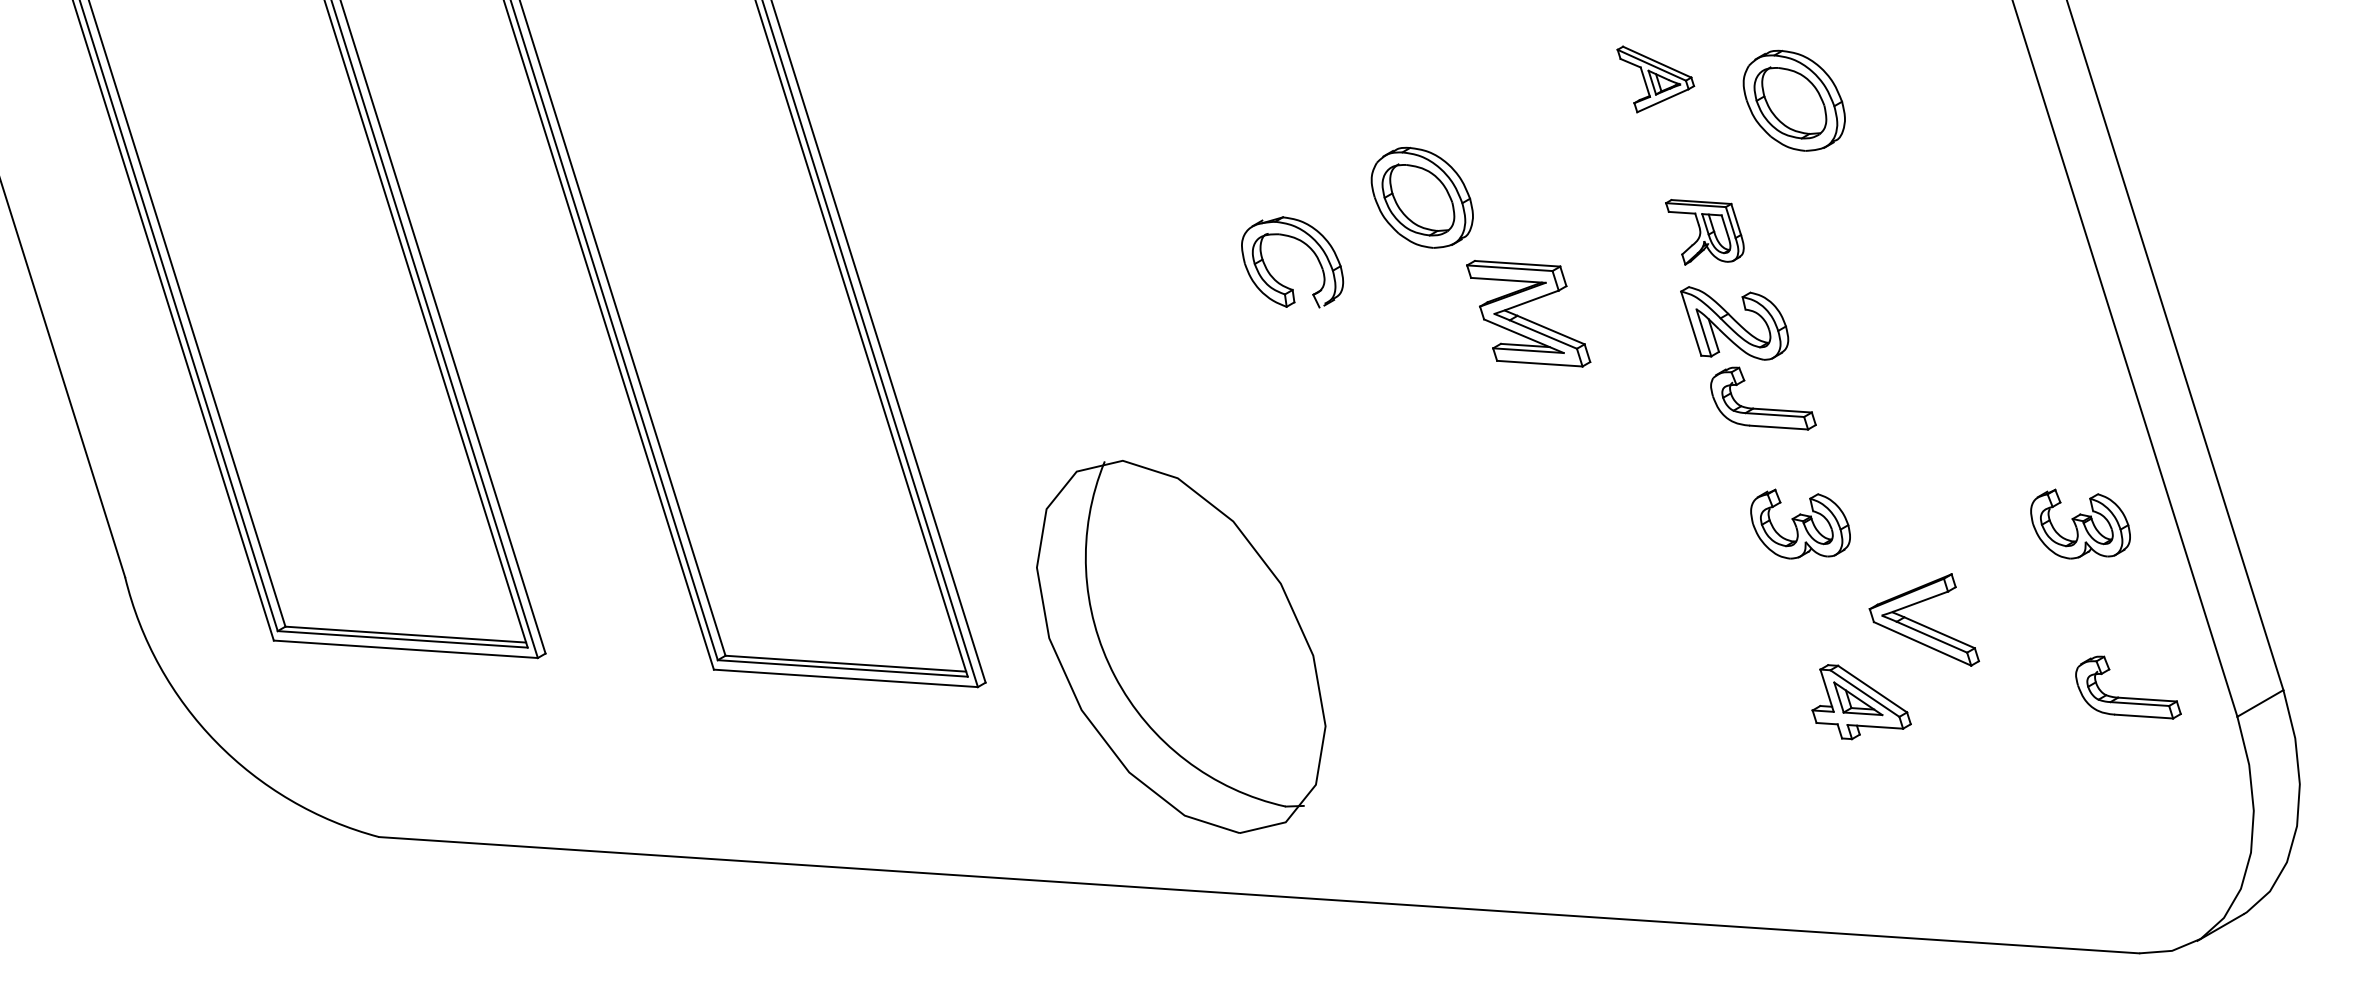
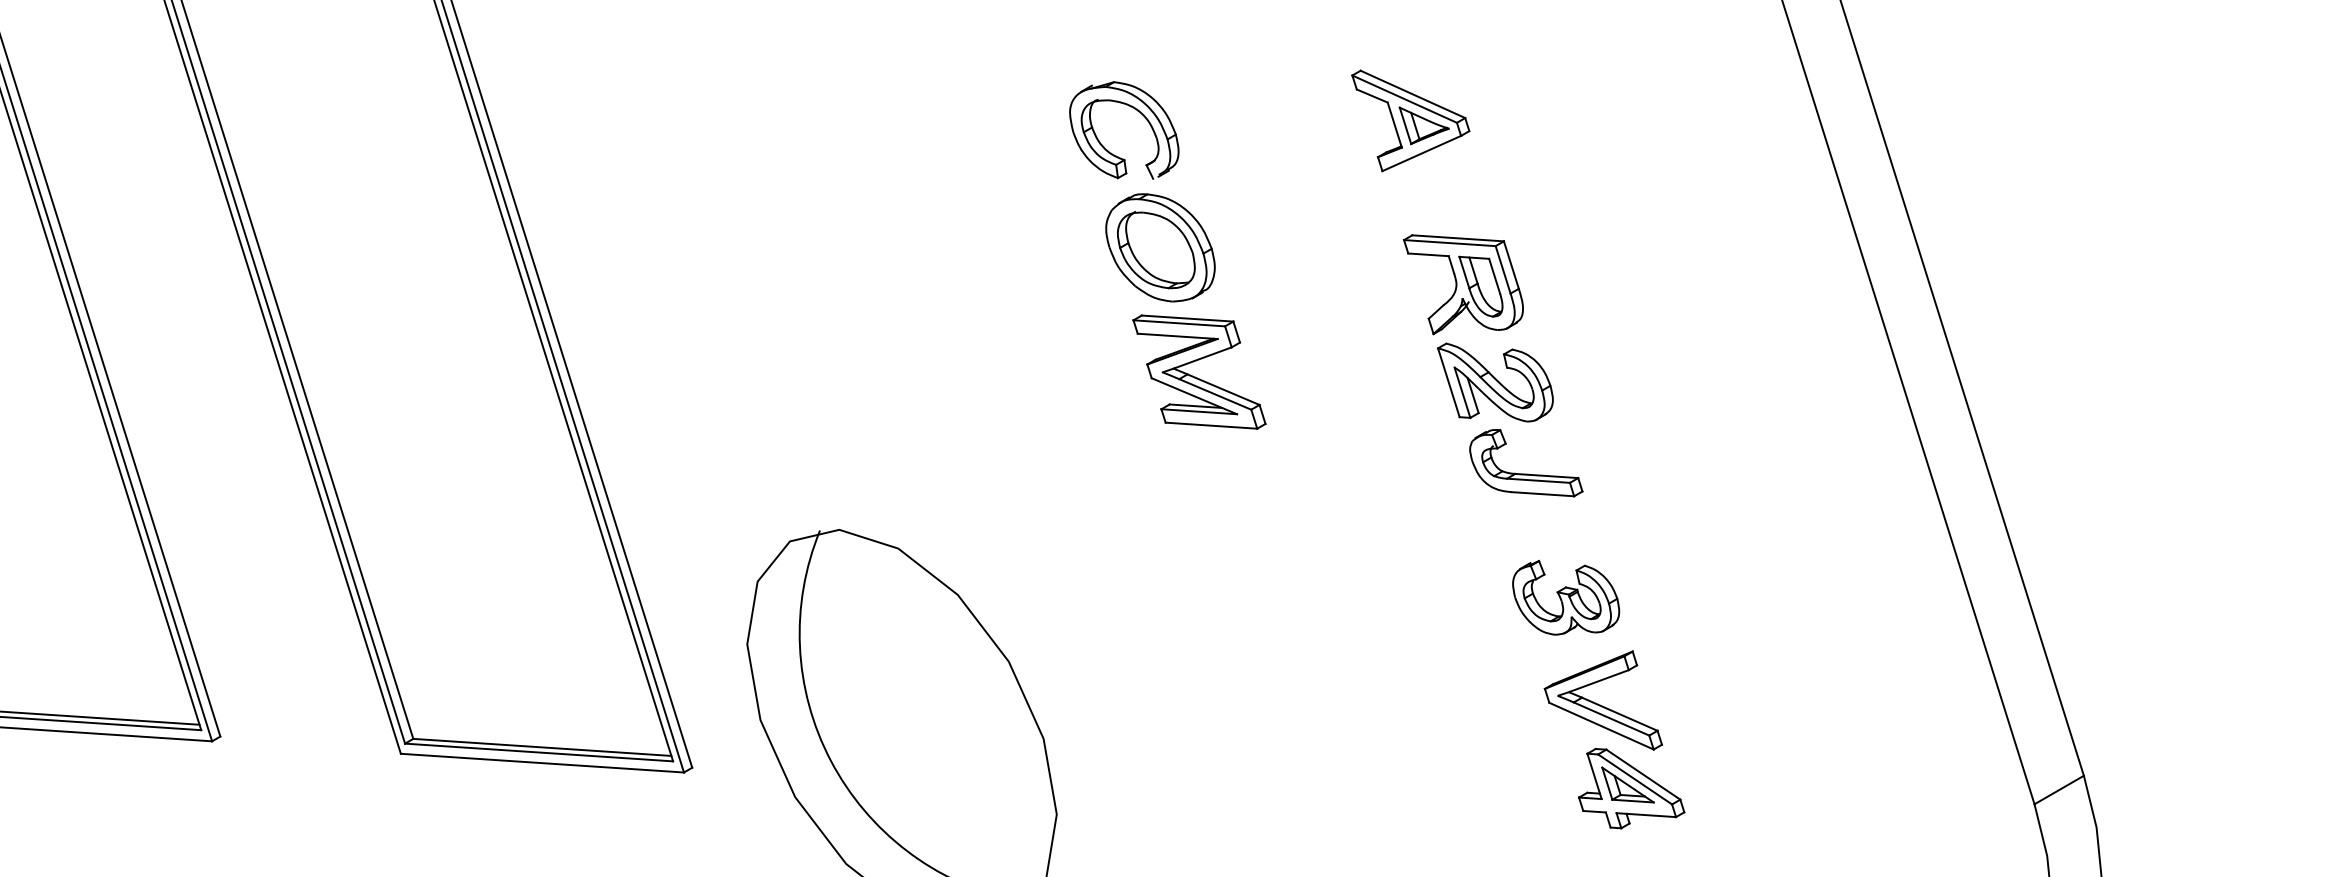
part: (1655, 79) -> (1410, 120), size x1.43
part: (1793, 100) -> (1558, 143), removed
part: (1704, 232) -> (1463, 285), size x1.43
part: (1304, 244) -> (1137, 111), moved
part: (1528, 313) -> (1199, 371), moved
part: (2080, 523) -> (1866, 597), removed
part: (1924, 619) -> (1603, 700), moved
part: (2128, 697) -> (1917, 783), removed

